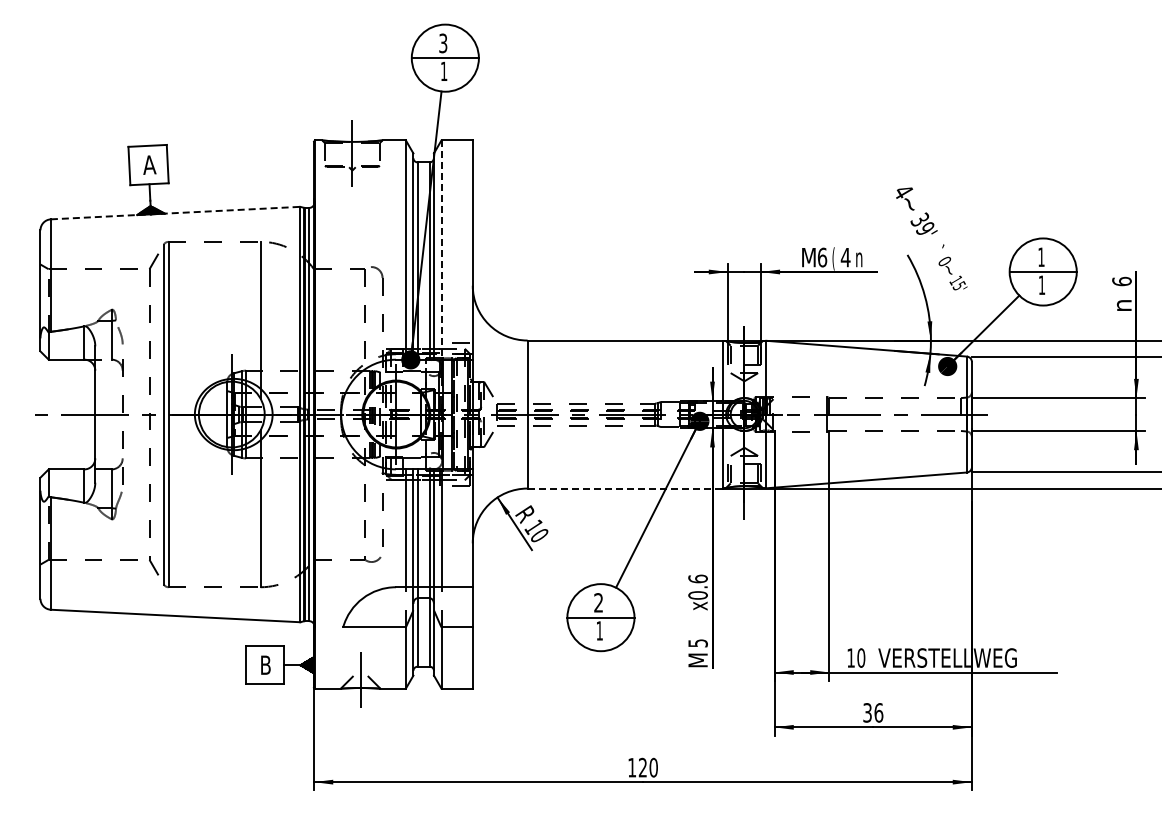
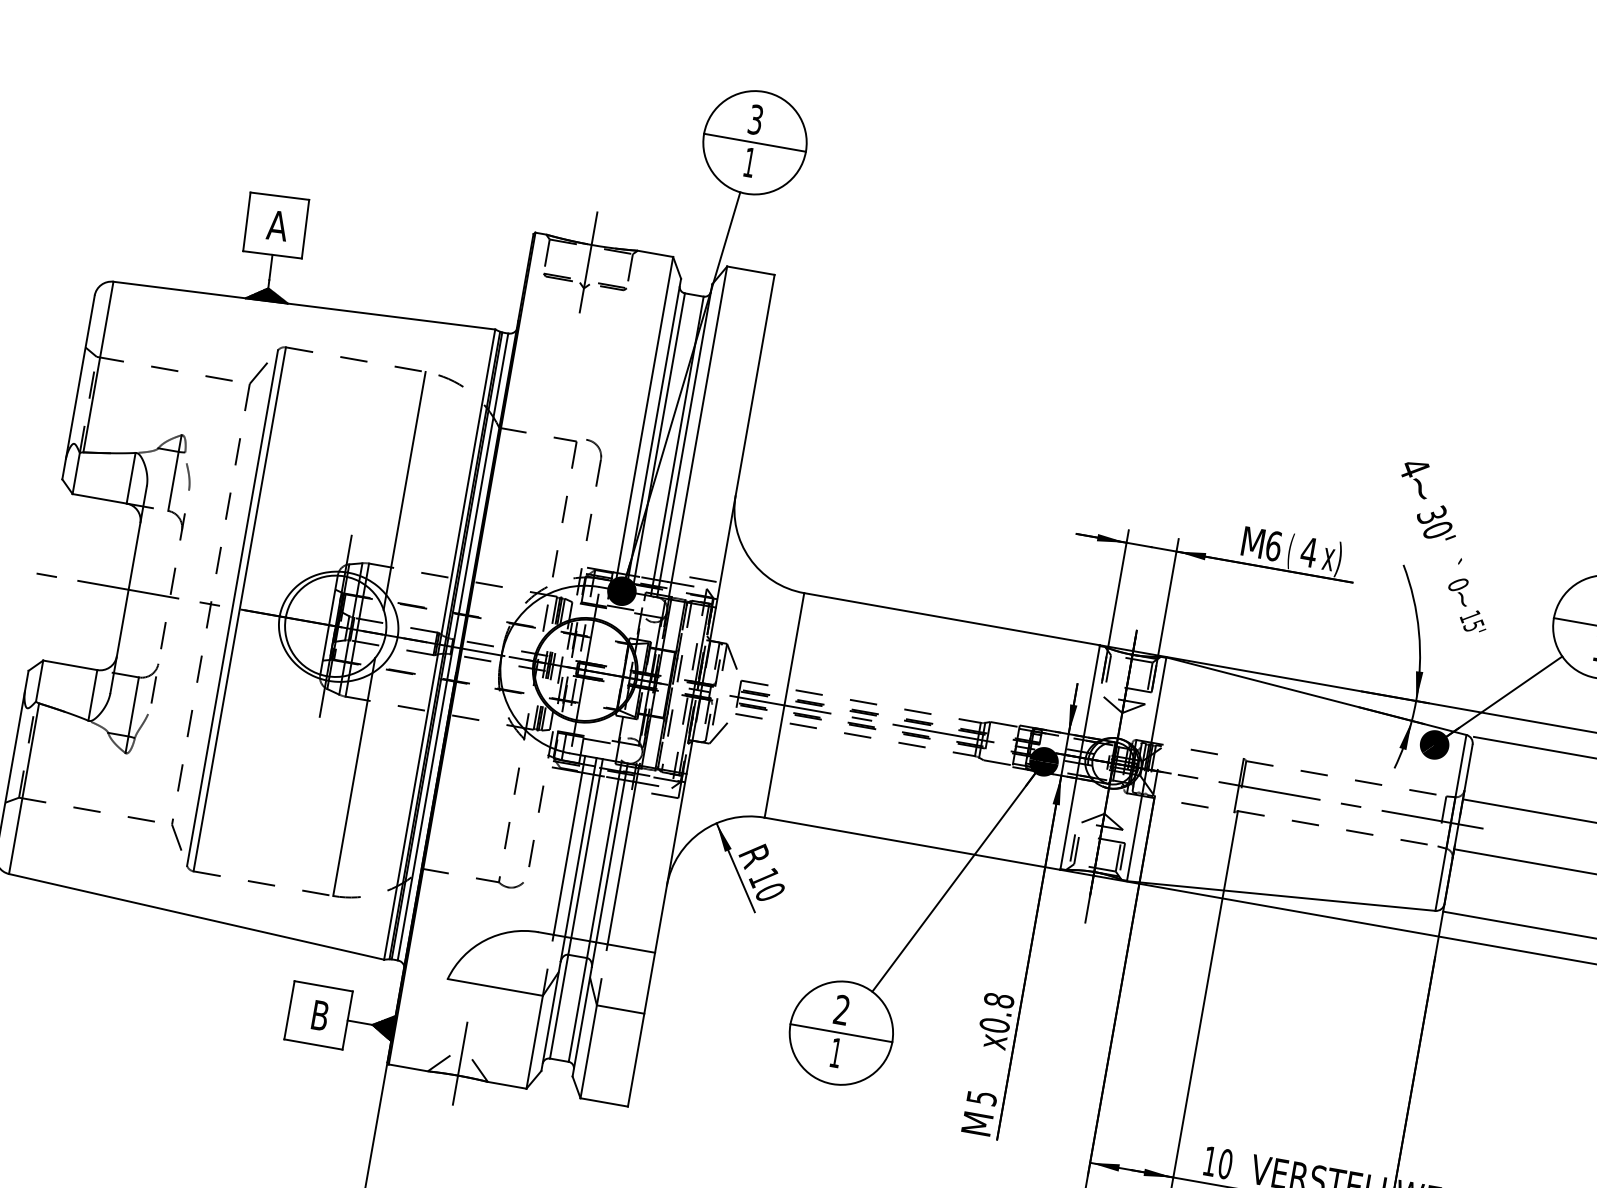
line: (175, 213) -> (304, 306), dashed -> solid
text: (924, 228) -> (1436, 529), 39' -> 30'
line: (441, 250) -> (697, 433), dashed -> solid
text: (860, 258) -> (1331, 557), n -> x)
line: (625, 488) -> (913, 843), dashed -> solid
text: (697, 578) -> (998, 999), x0.6 -> x0.8

